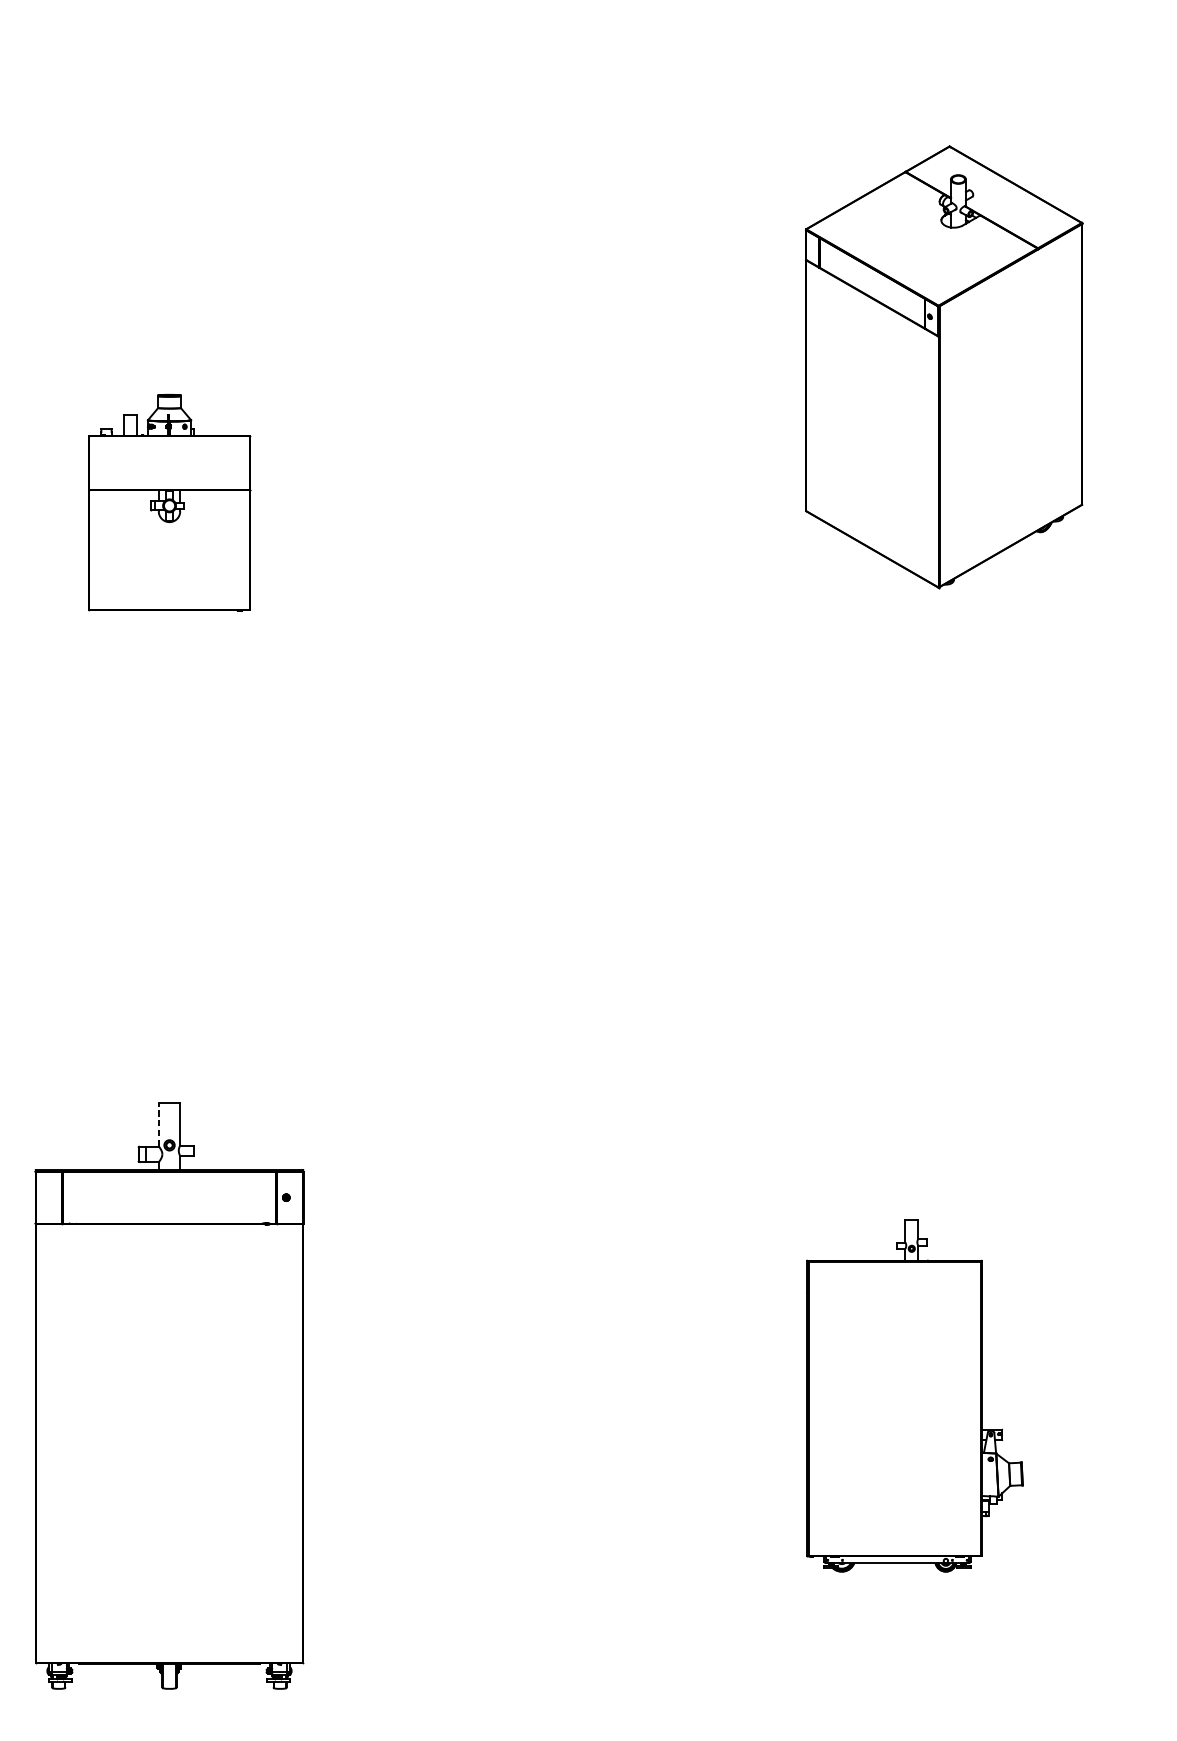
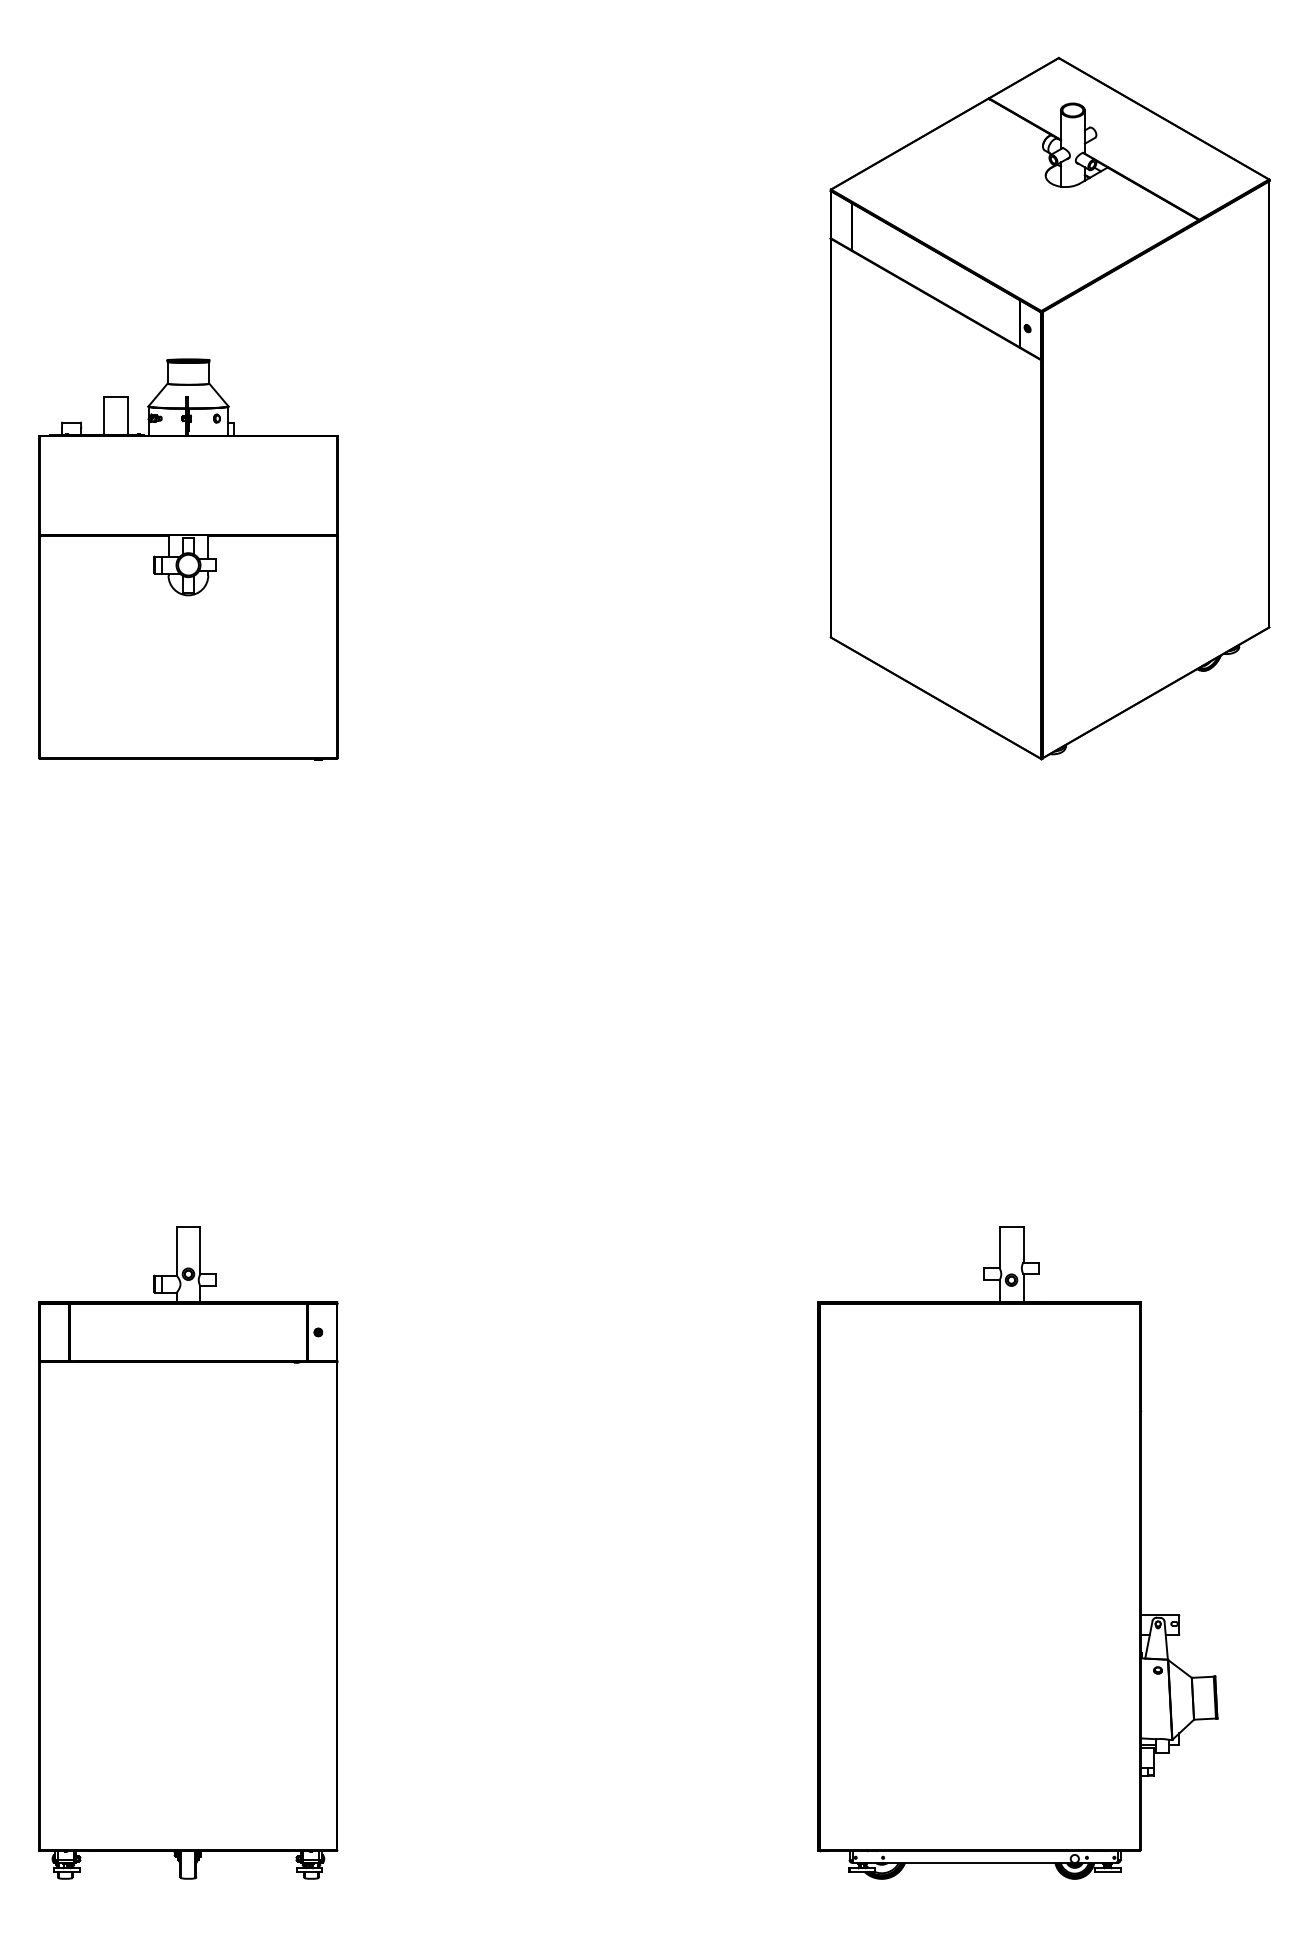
part: (943, 367) -> (1049, 408), size x1.43
part: (169, 502) -> (188, 559), size x1.67
line: (158, 1124) -> (176, 1250), dashed -> solid
part: (914, 1395) -> (1017, 1552), size x1.67

